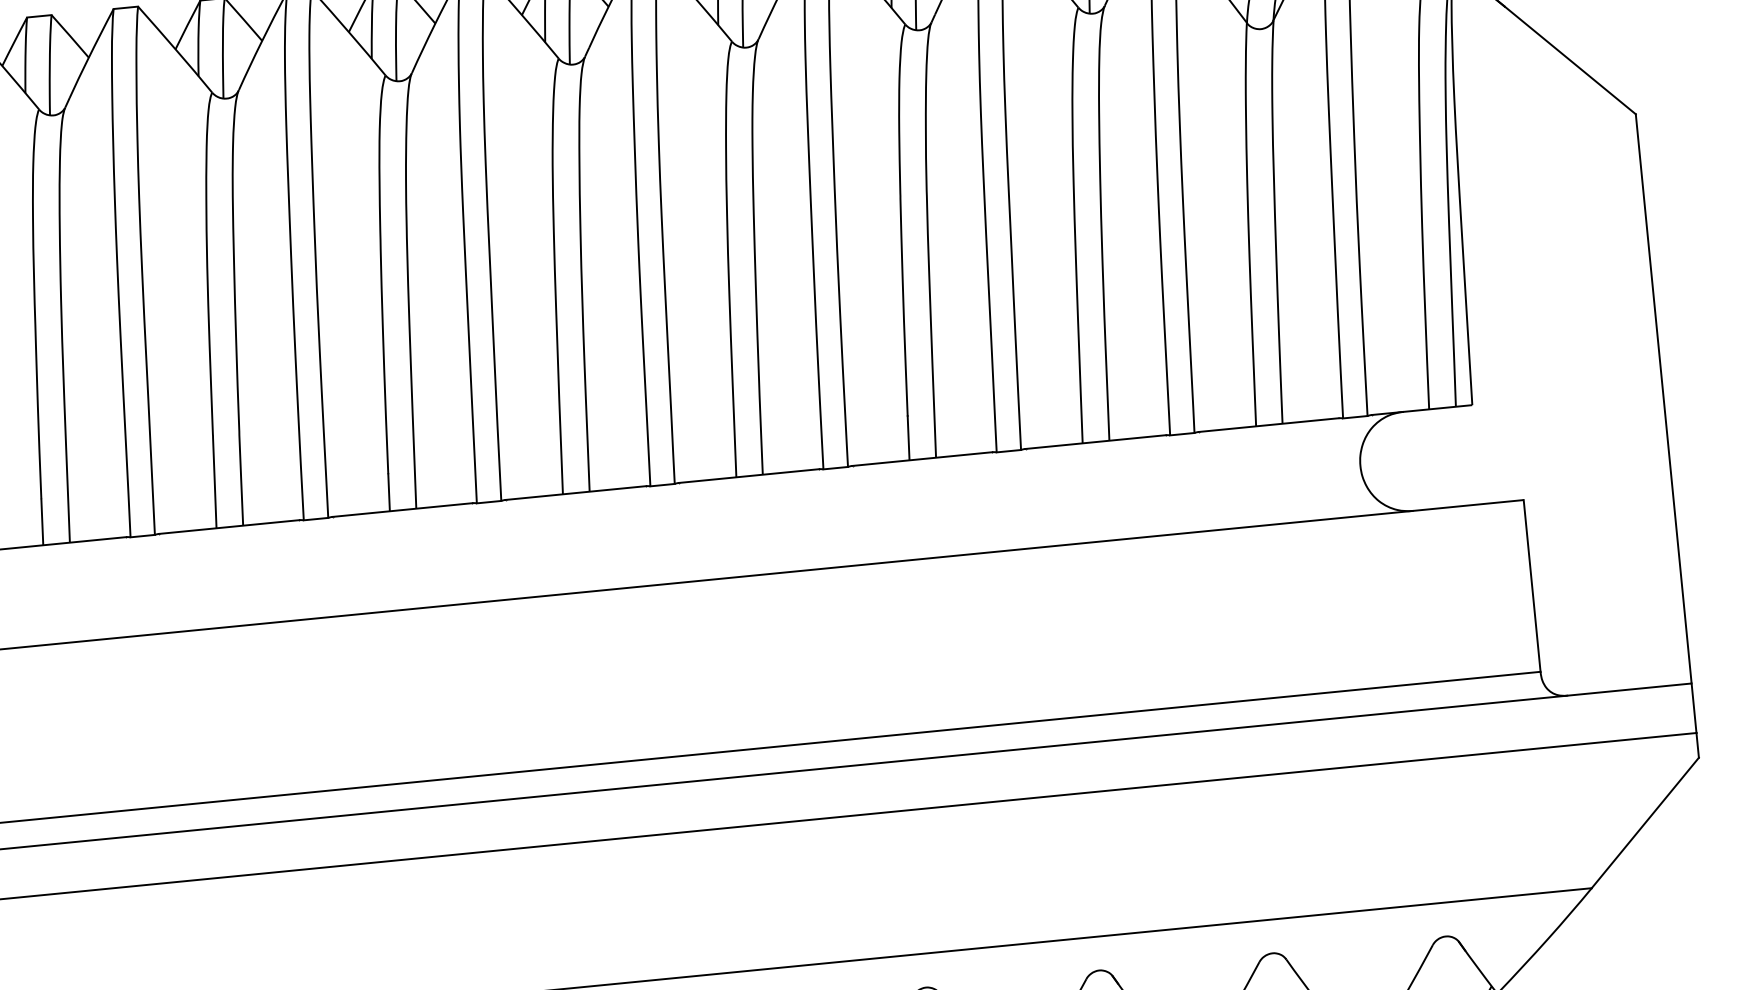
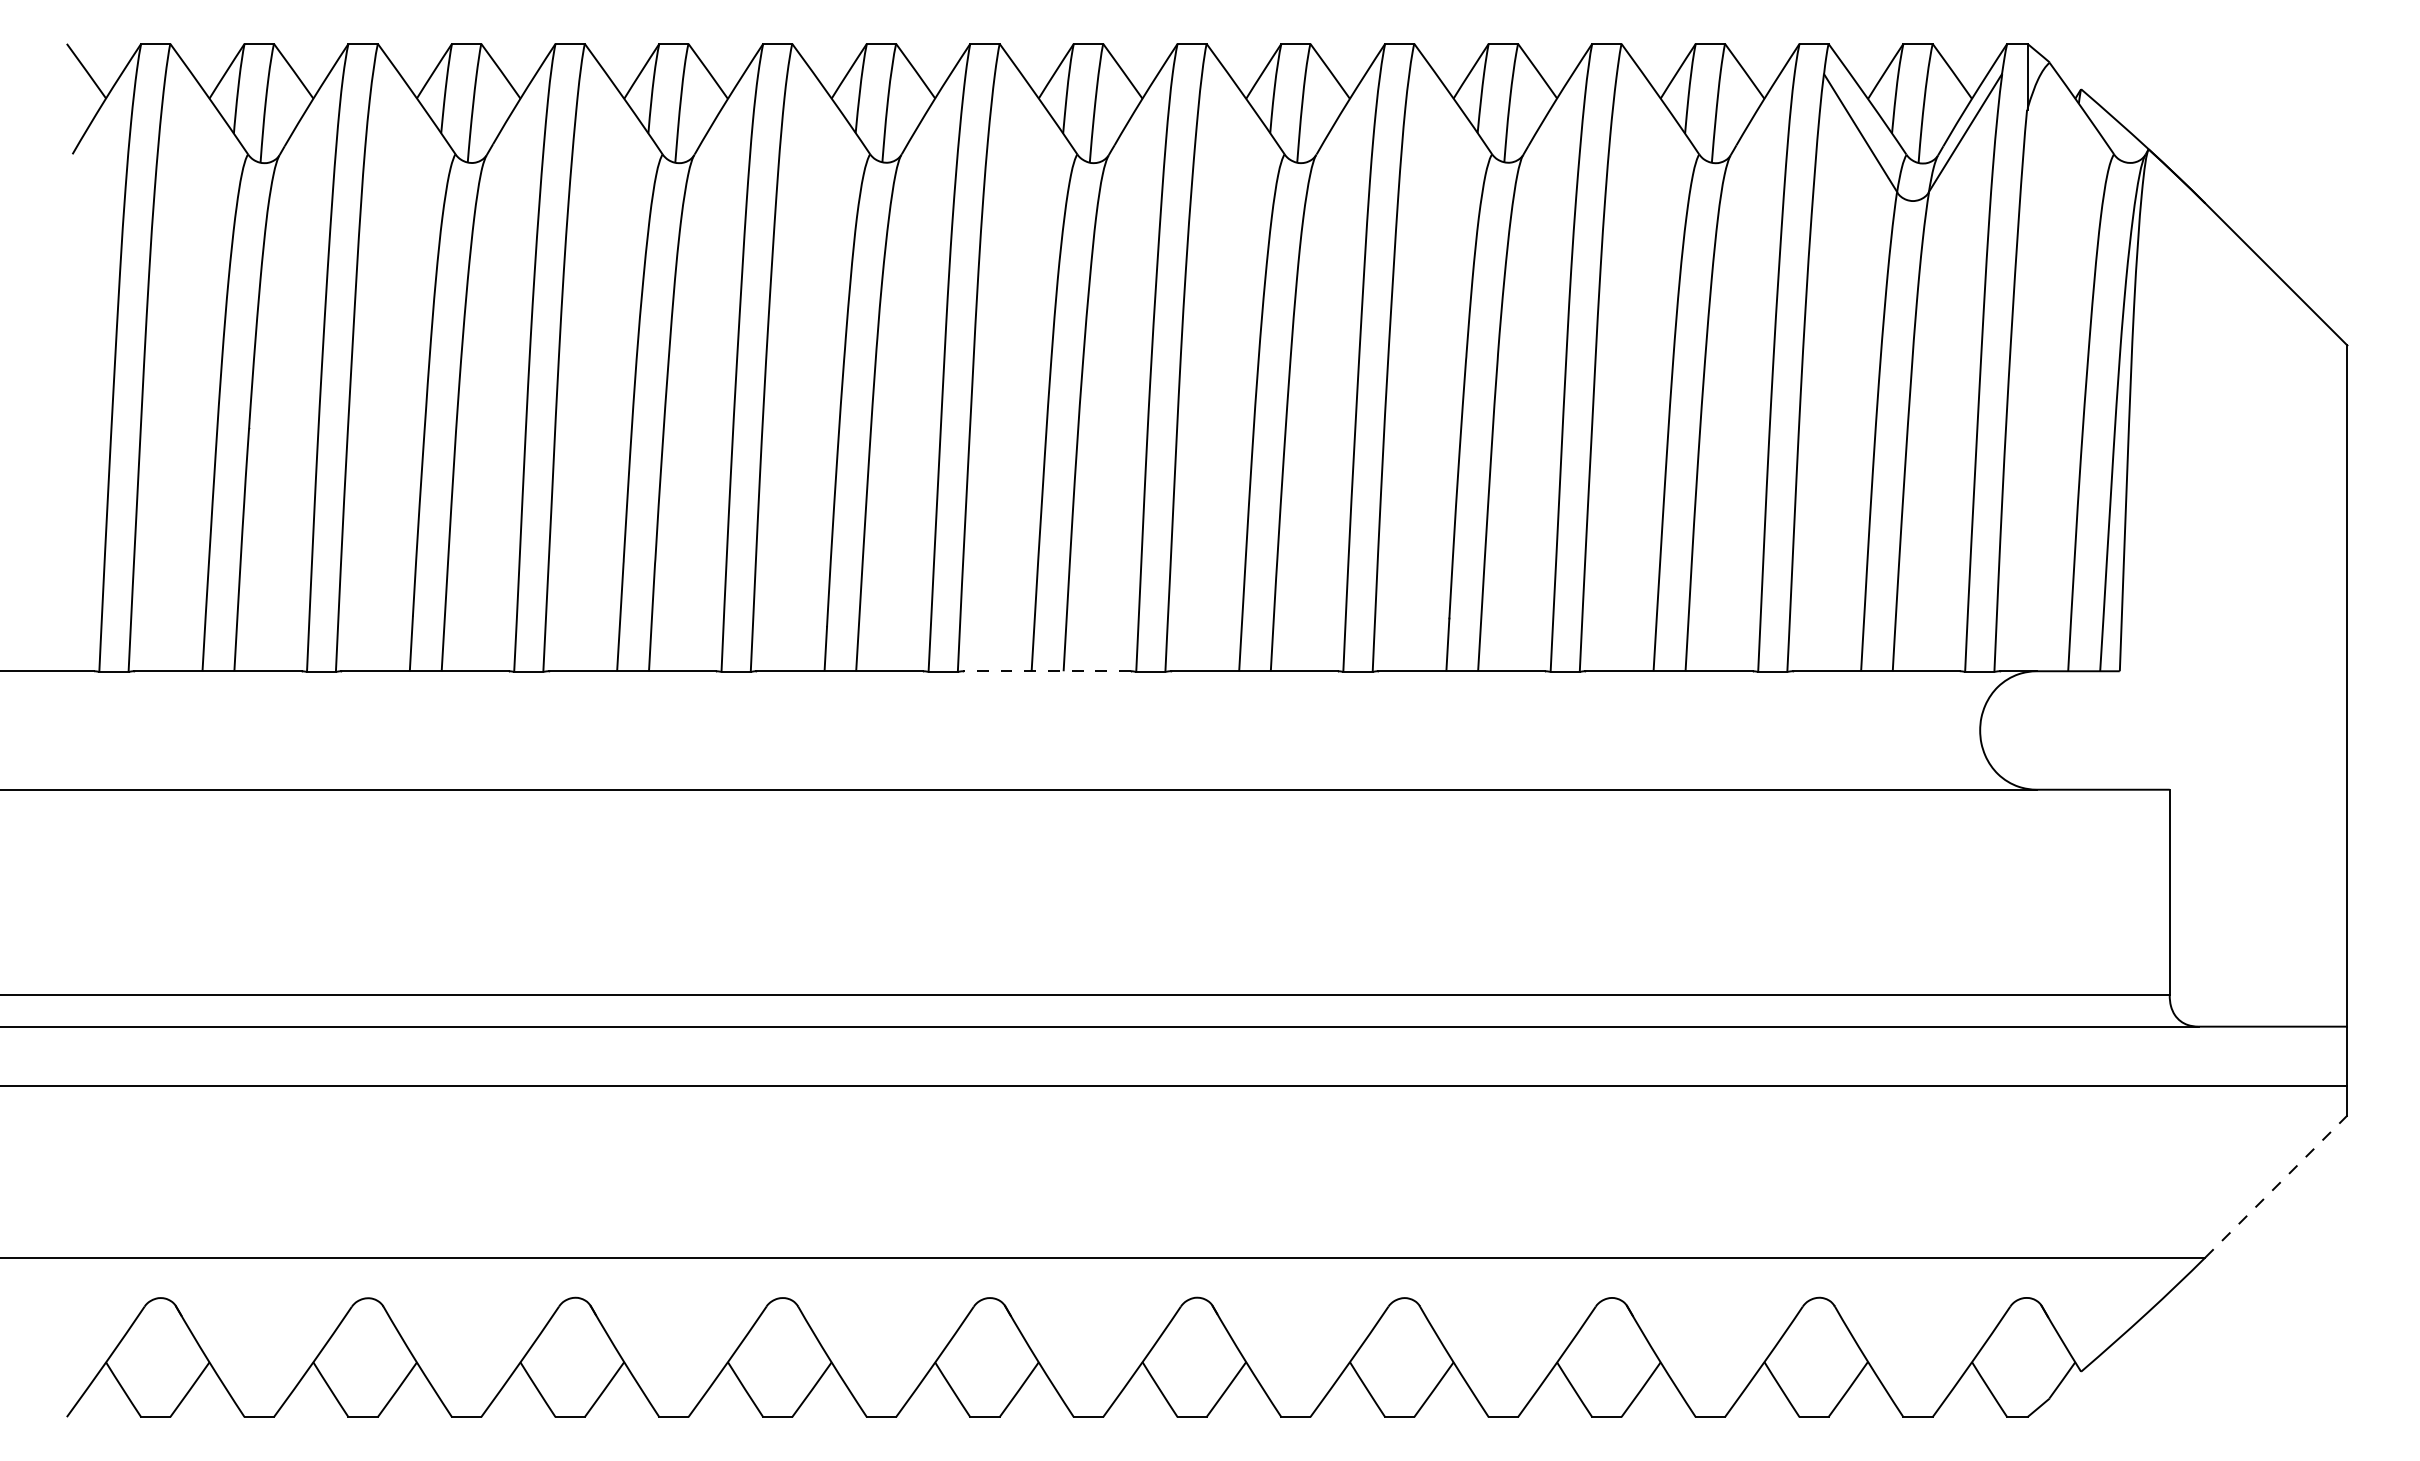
line: (576, 493) -> (1047, 671), solid -> dashed
line: (1645, 822) -> (2276, 1186), solid -> dashed

